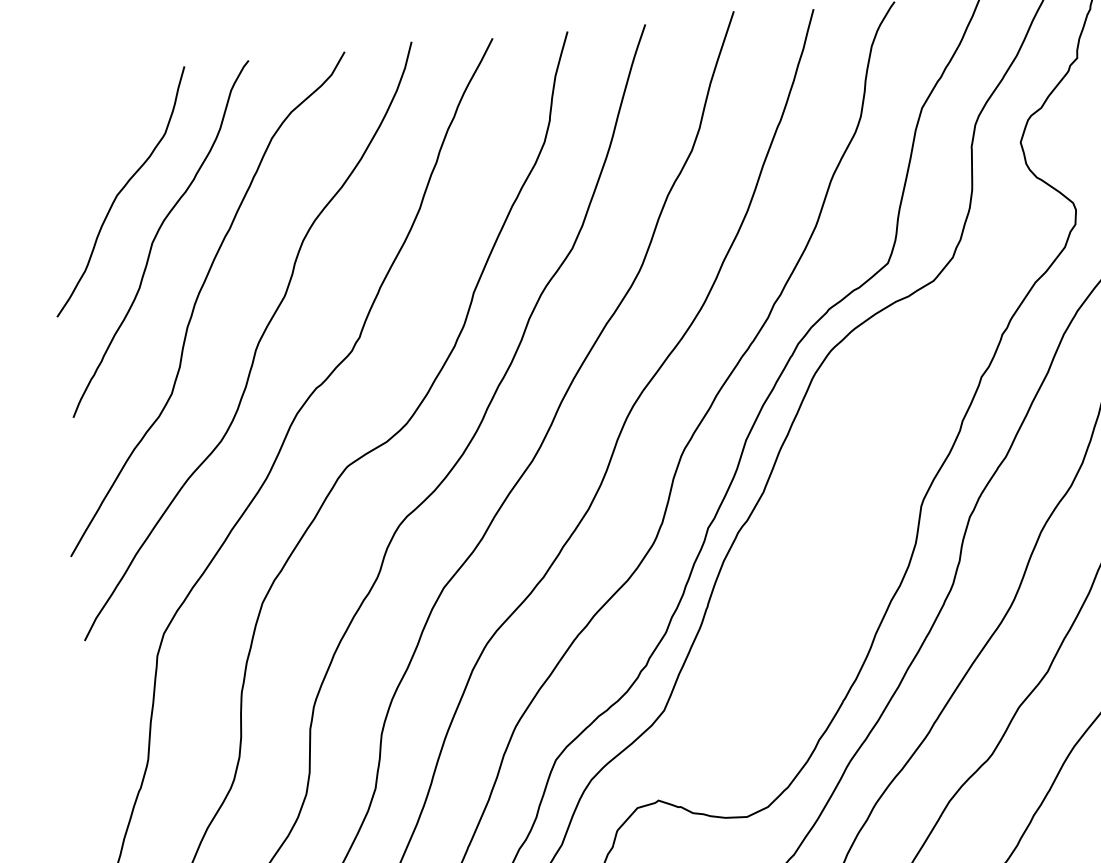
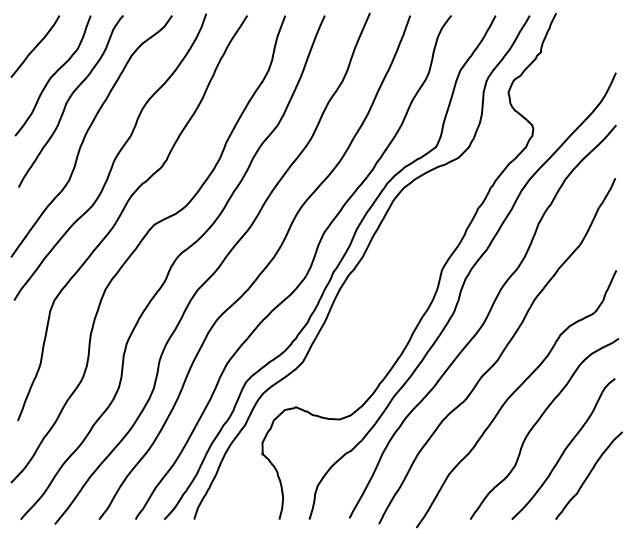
curve: (81, 137) -> (35, 46), added

